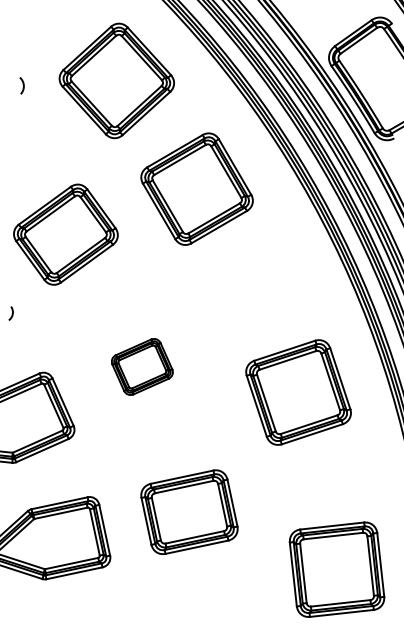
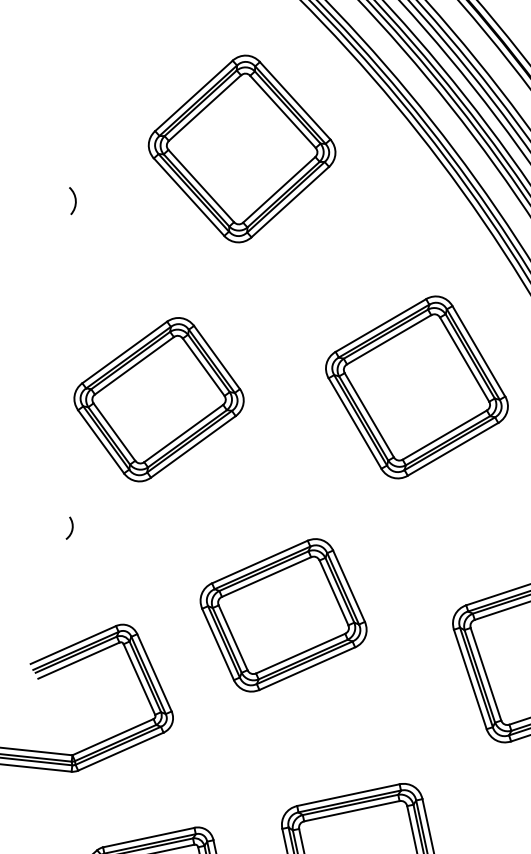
curve: (22, 84) -> (73, 198), moved
part: (196, 188) -> (415, 386), moved
part: (142, 366) -> (283, 614), size x1.67

